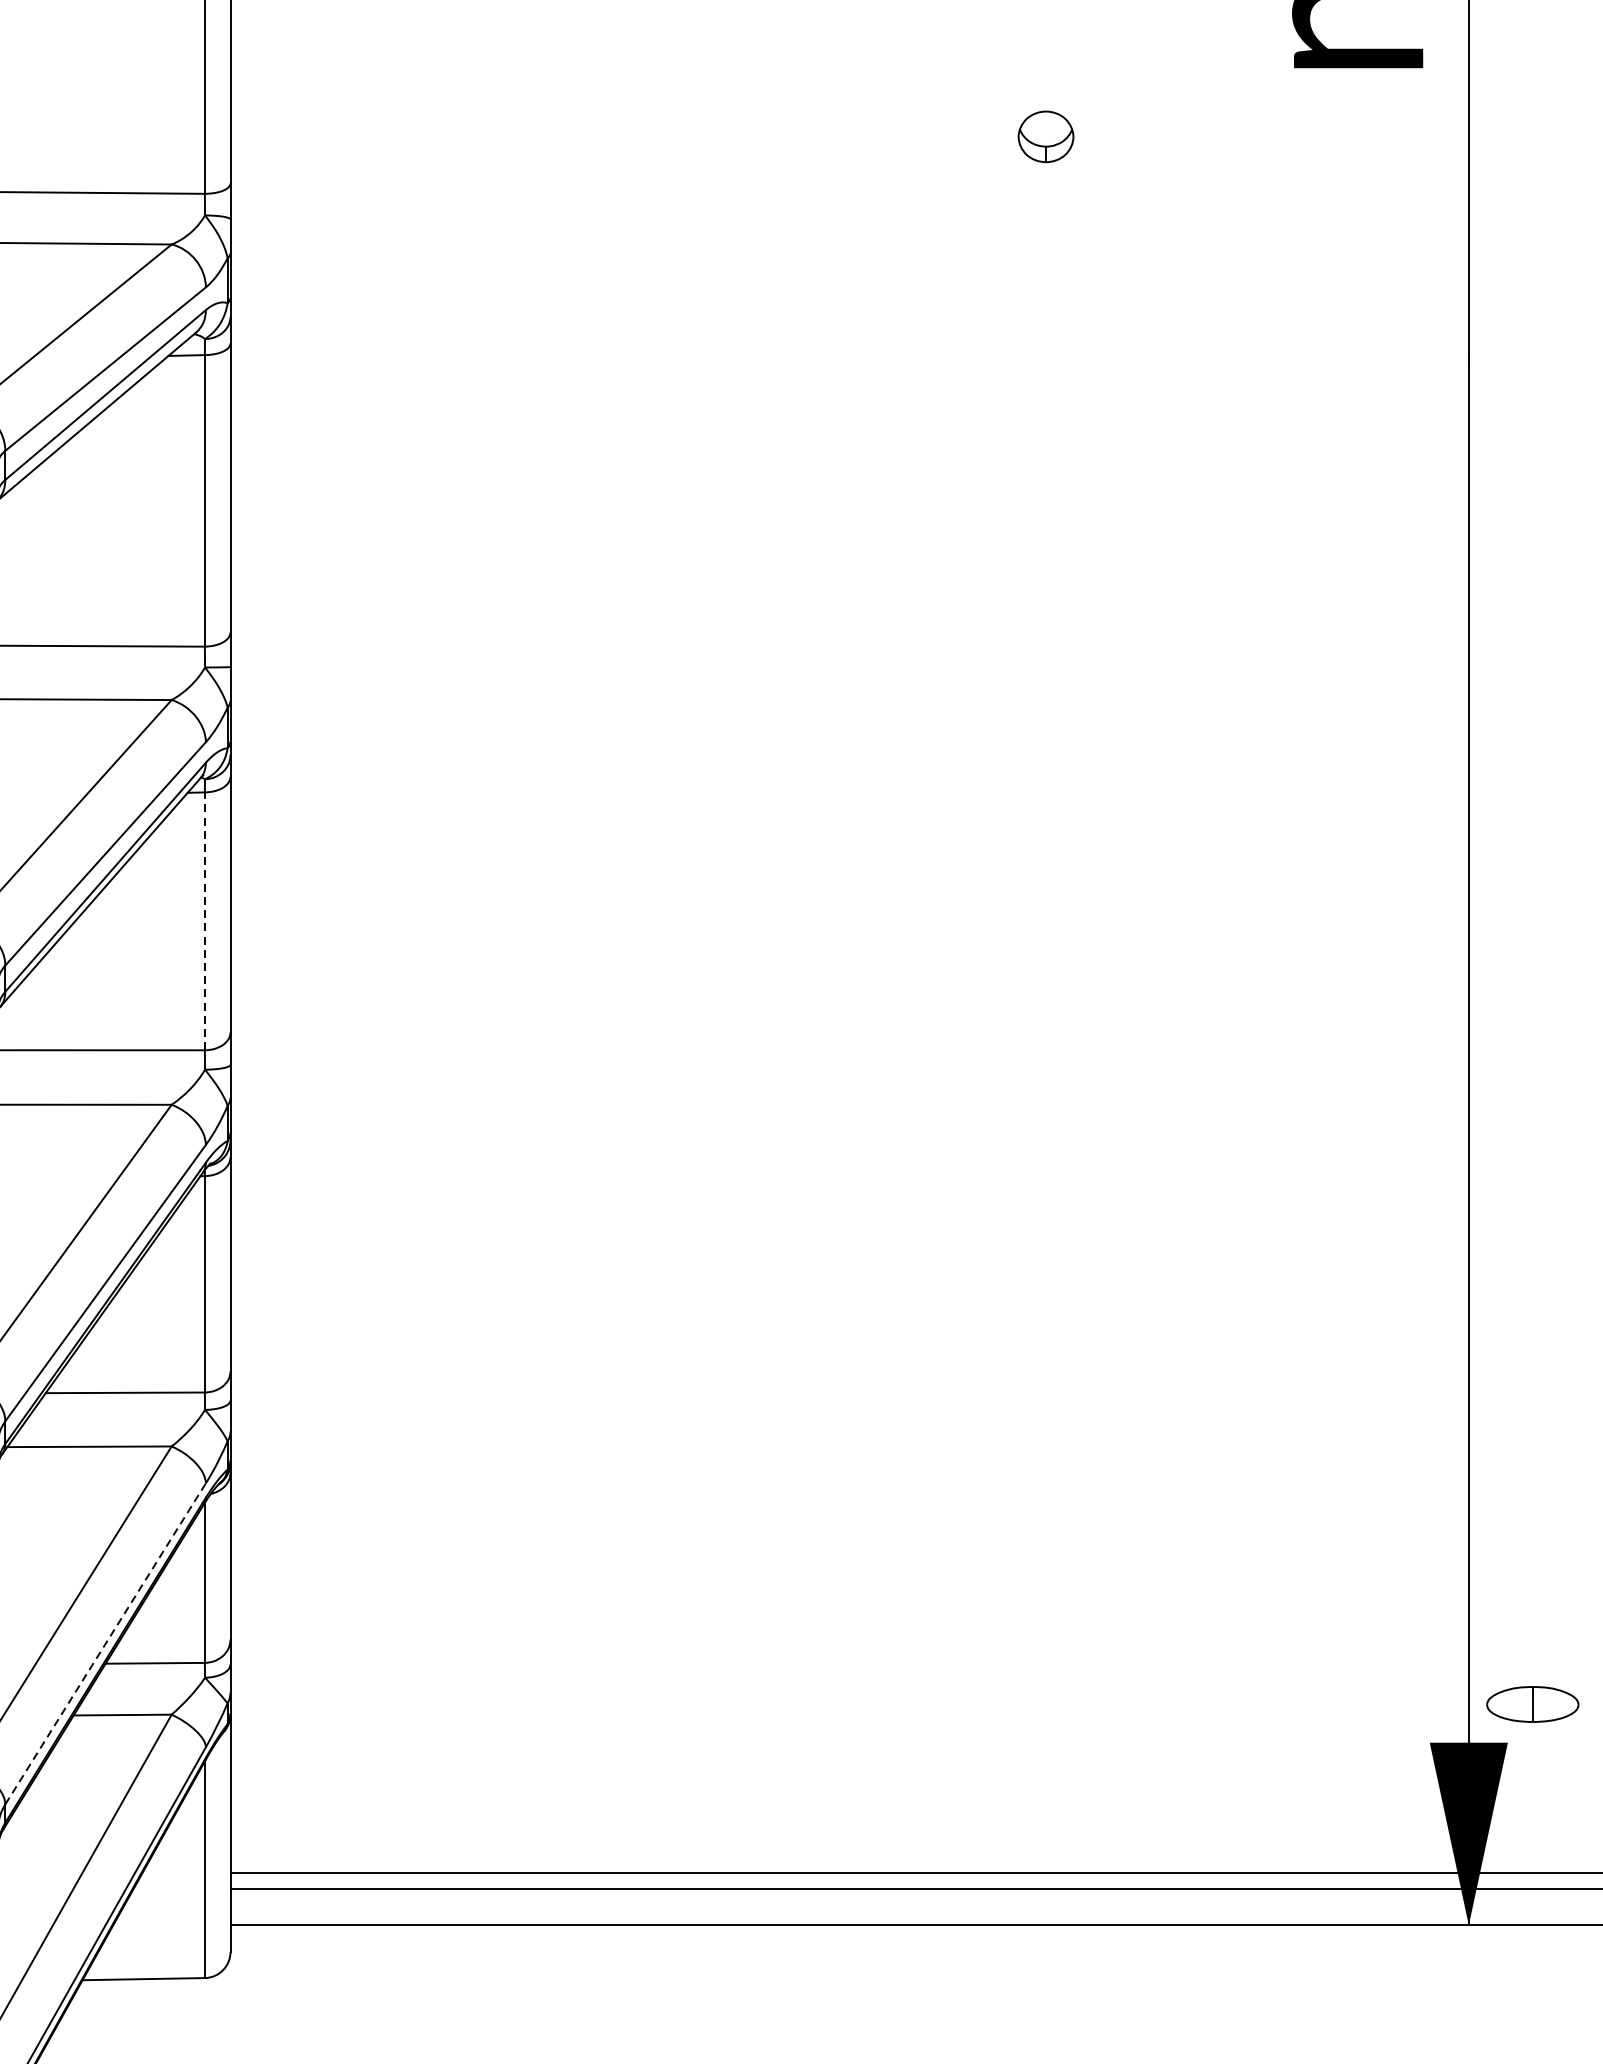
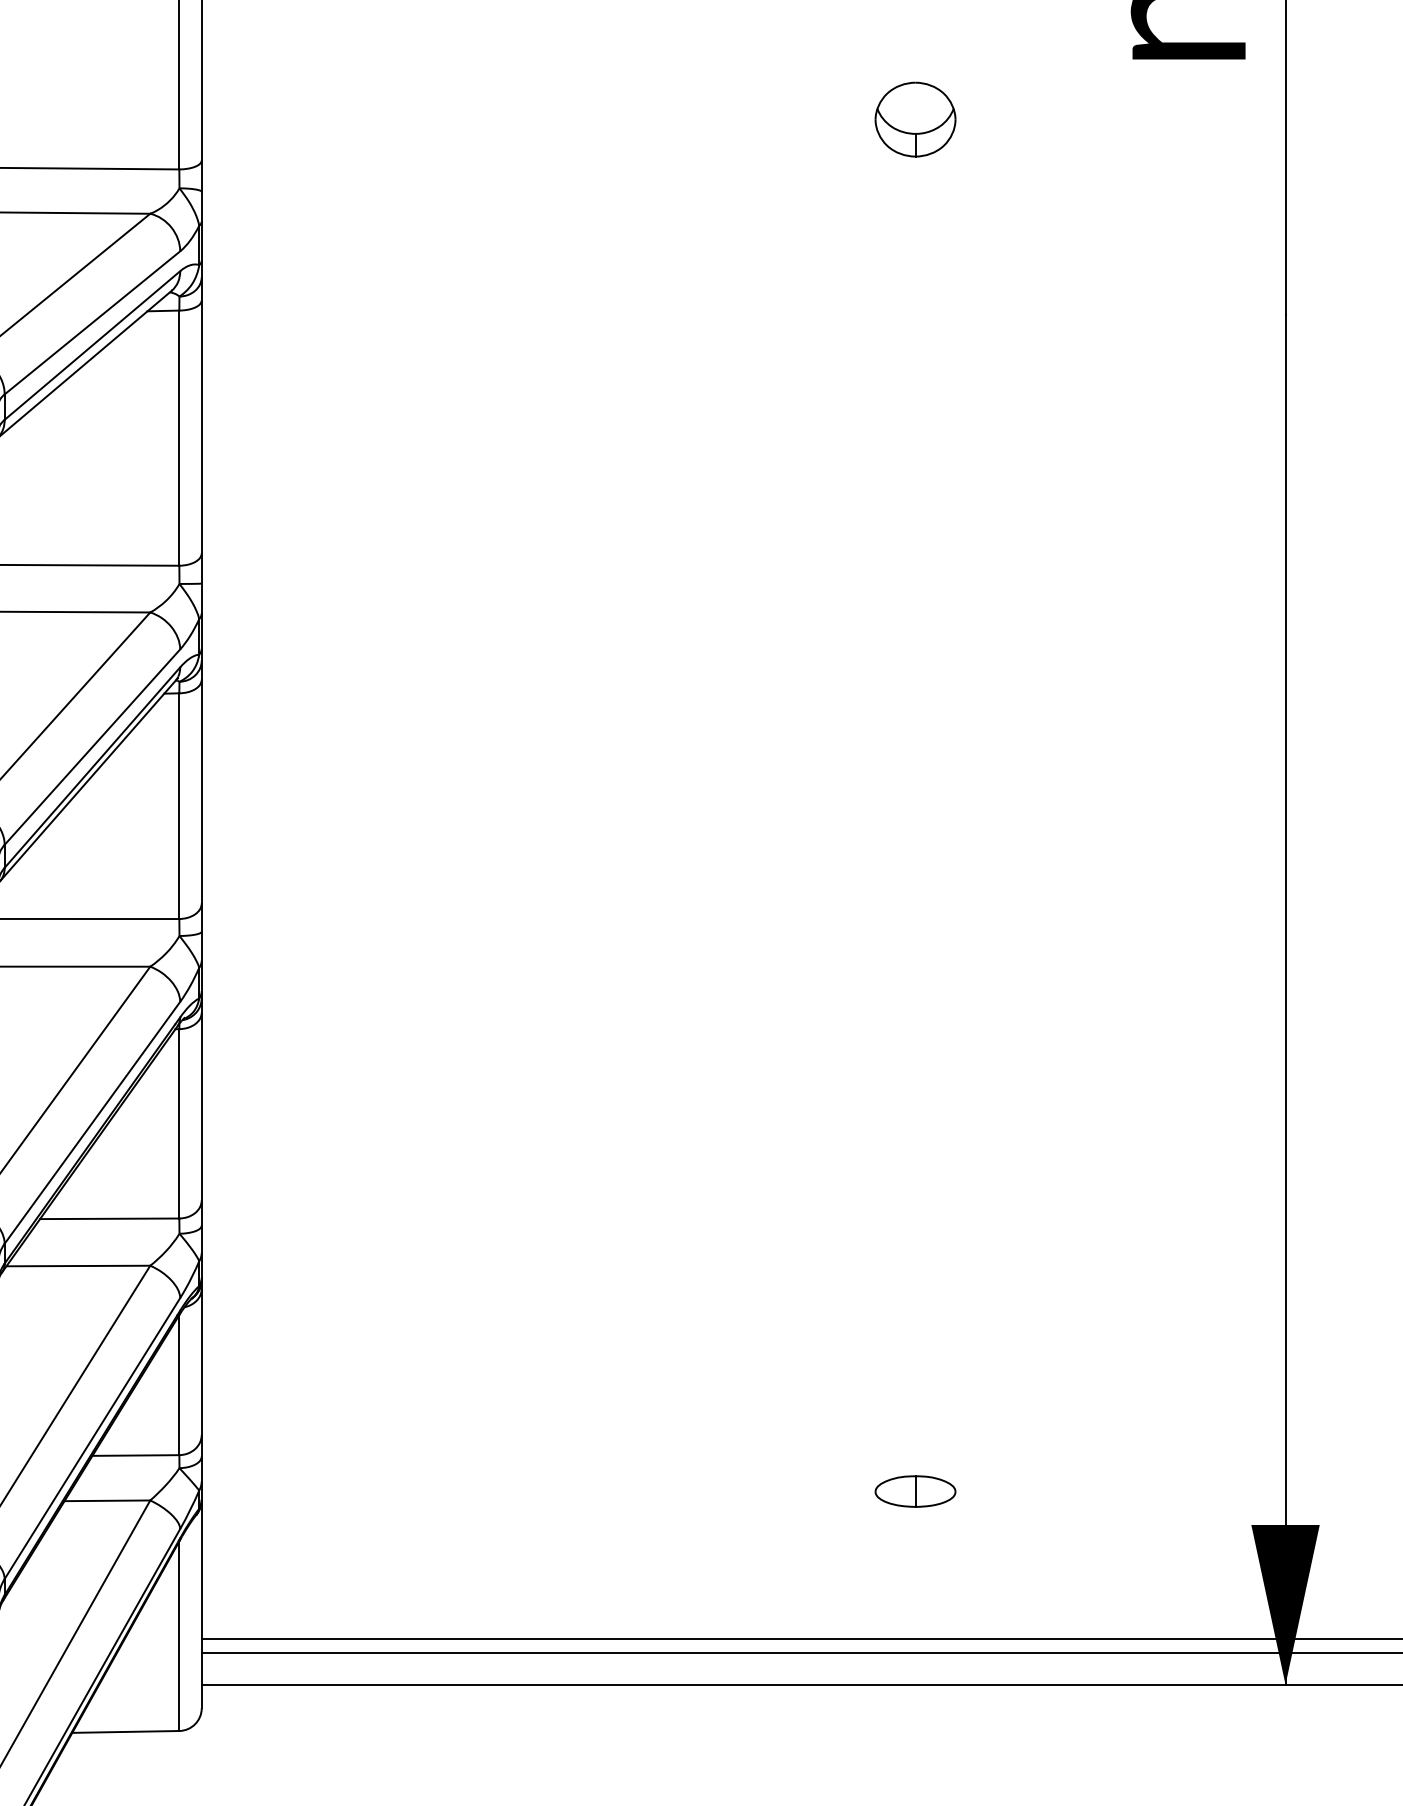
part: (1046, 136) -> (915, 119), size x1.67
line: (205, 921) -> (179, 806), dashed -> solid
line: (105, 1643) -> (92, 1438), dashed -> solid
part: (1532, 1704) -> (915, 1491), moved

